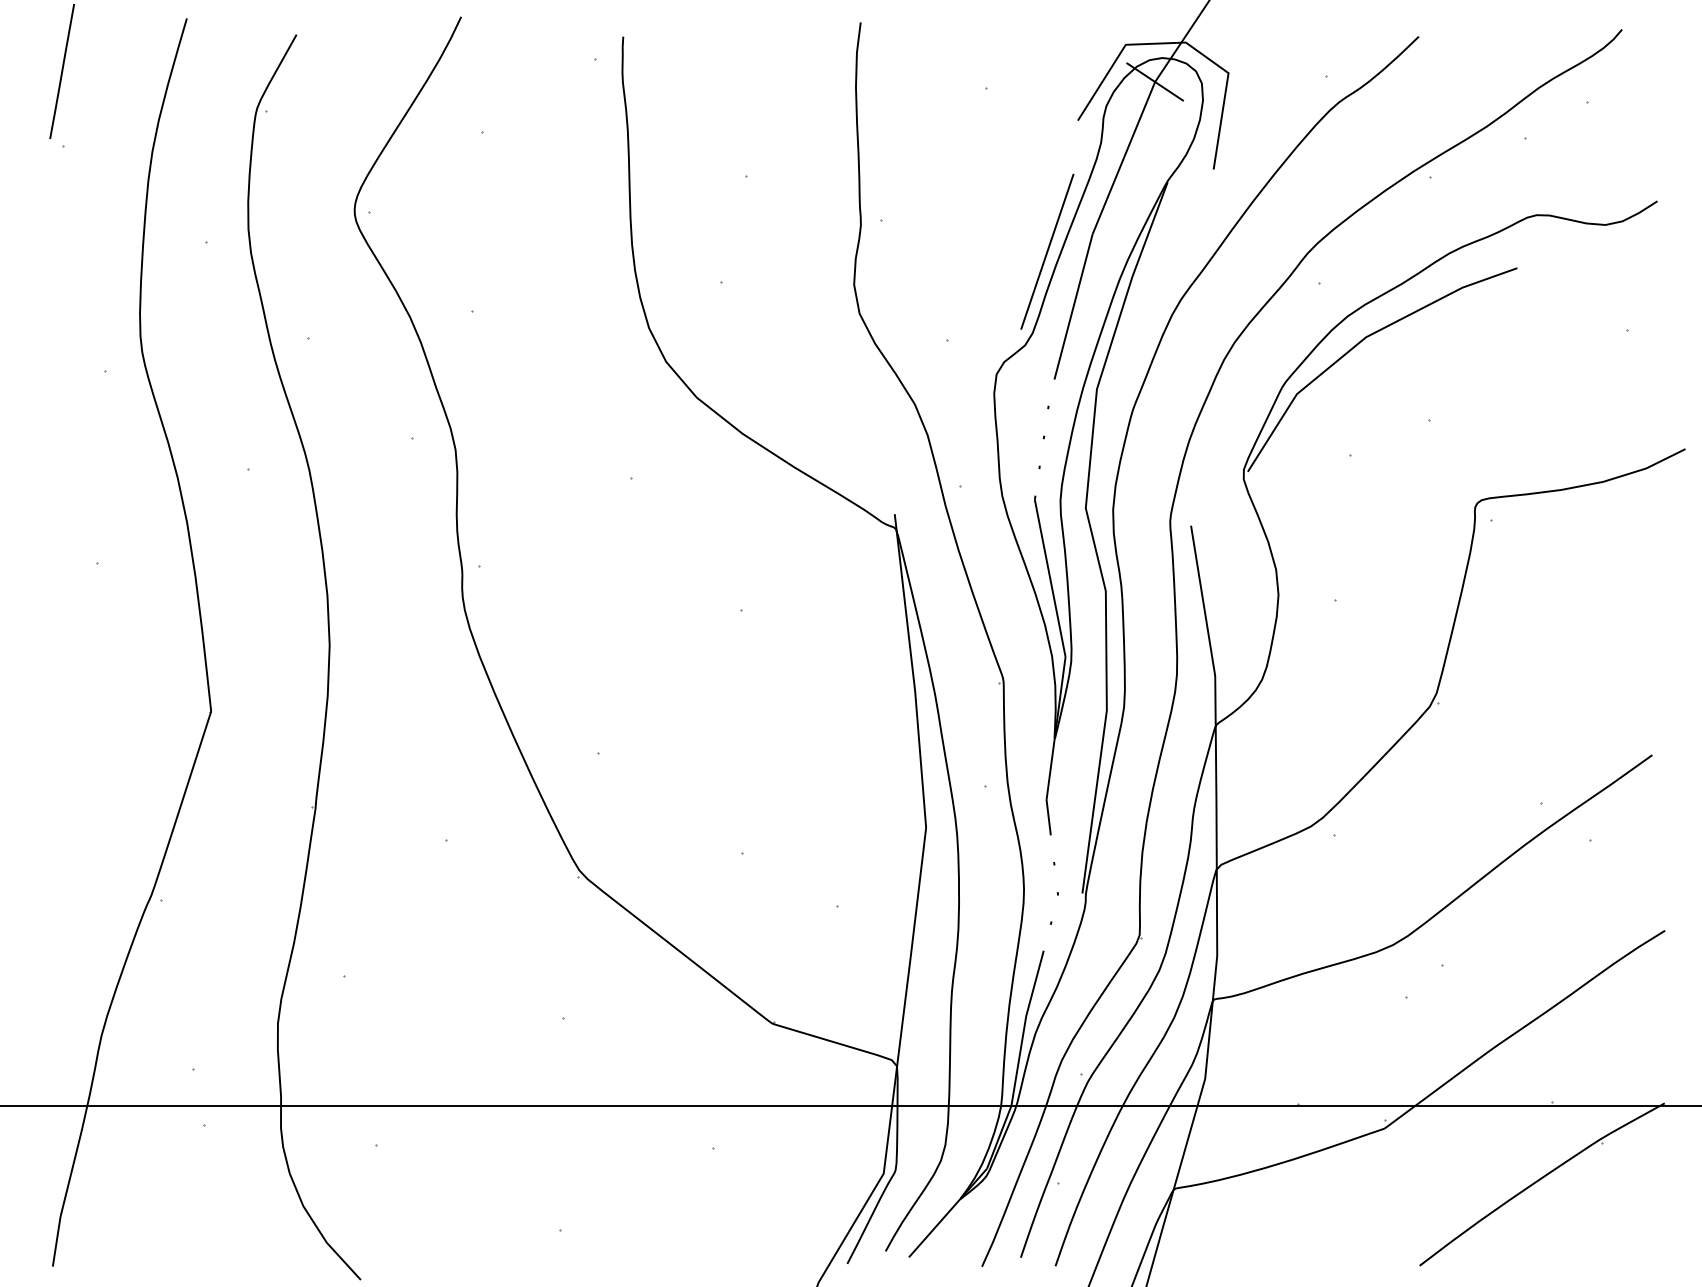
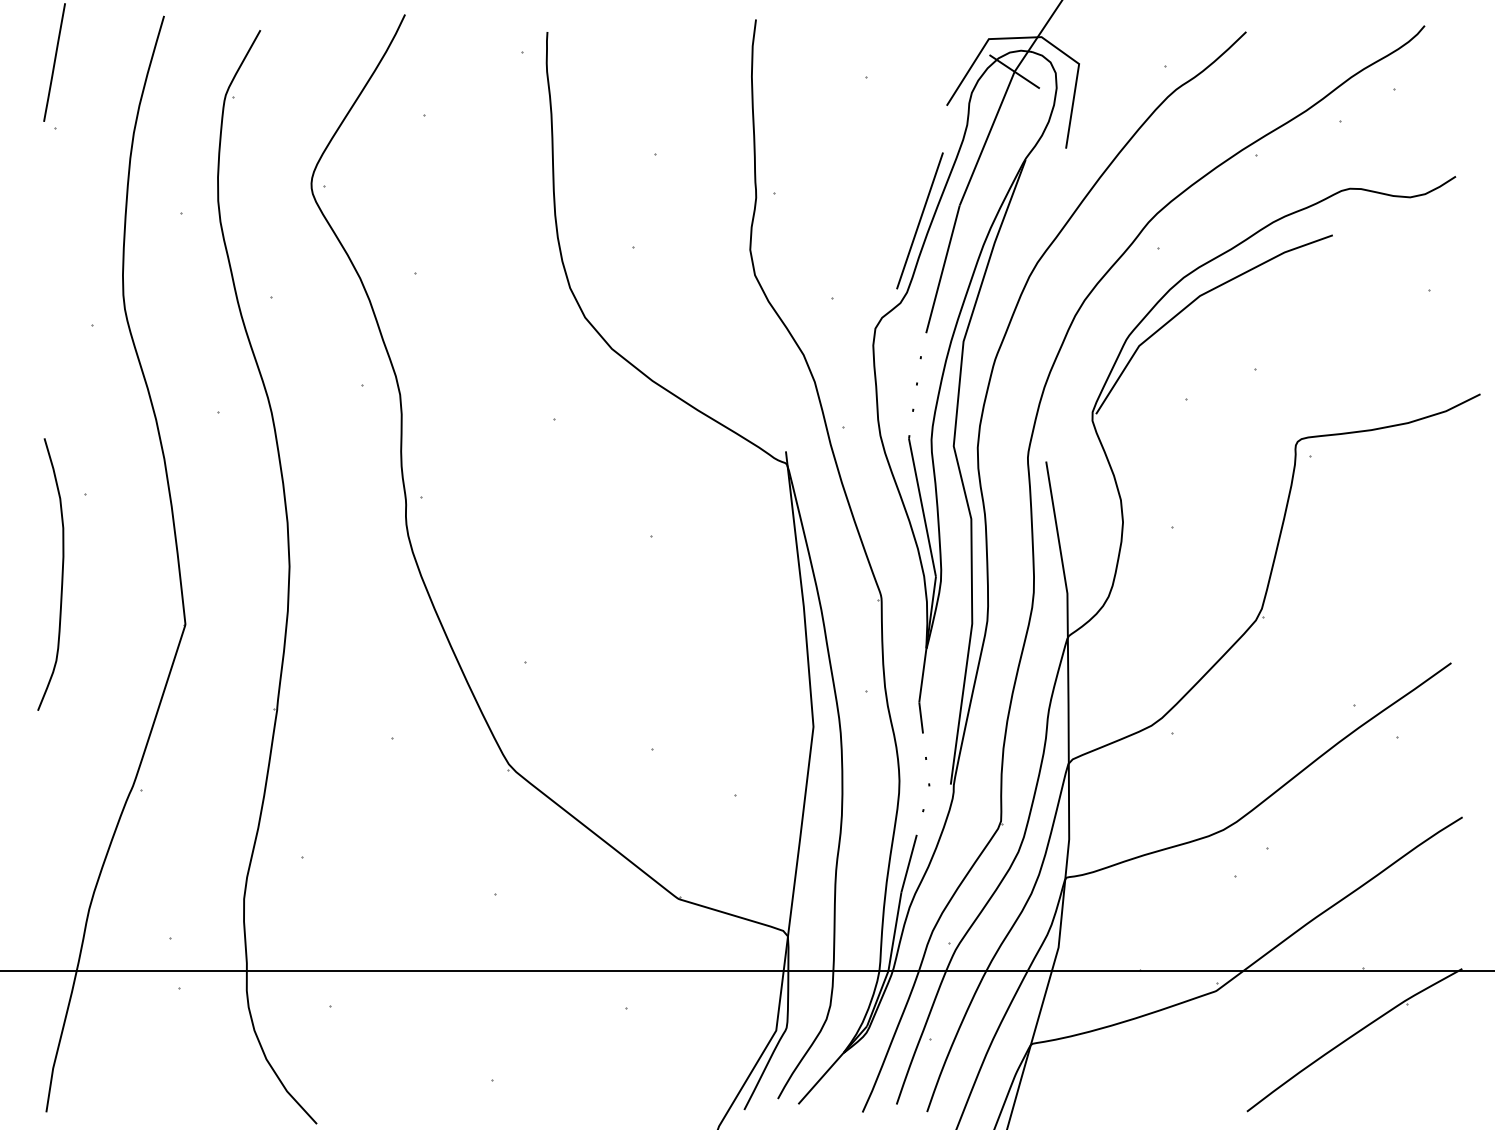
curve: (70, 654) -> (61, 574), added

